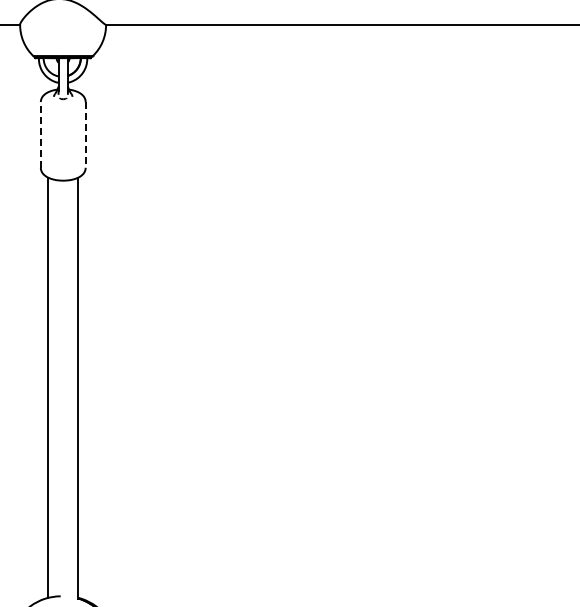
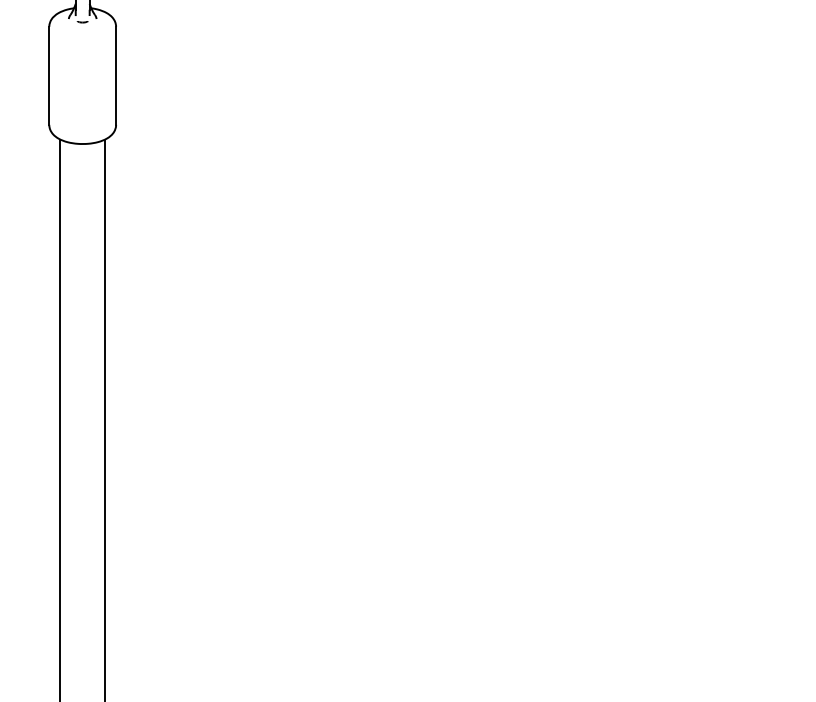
line: (40, 134) -> (48, 75), dashed -> solid
line: (85, 134) -> (115, 75), dashed -> solid

